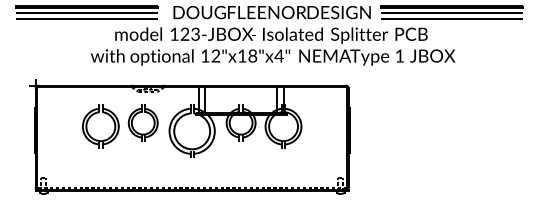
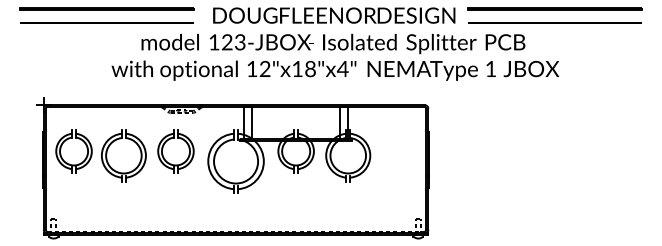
fill: (86, 12) -> (106, 15), removed
fill: (451, 12) -> (554, 15), removed
part: (53, 115) -> (65, 142), added

